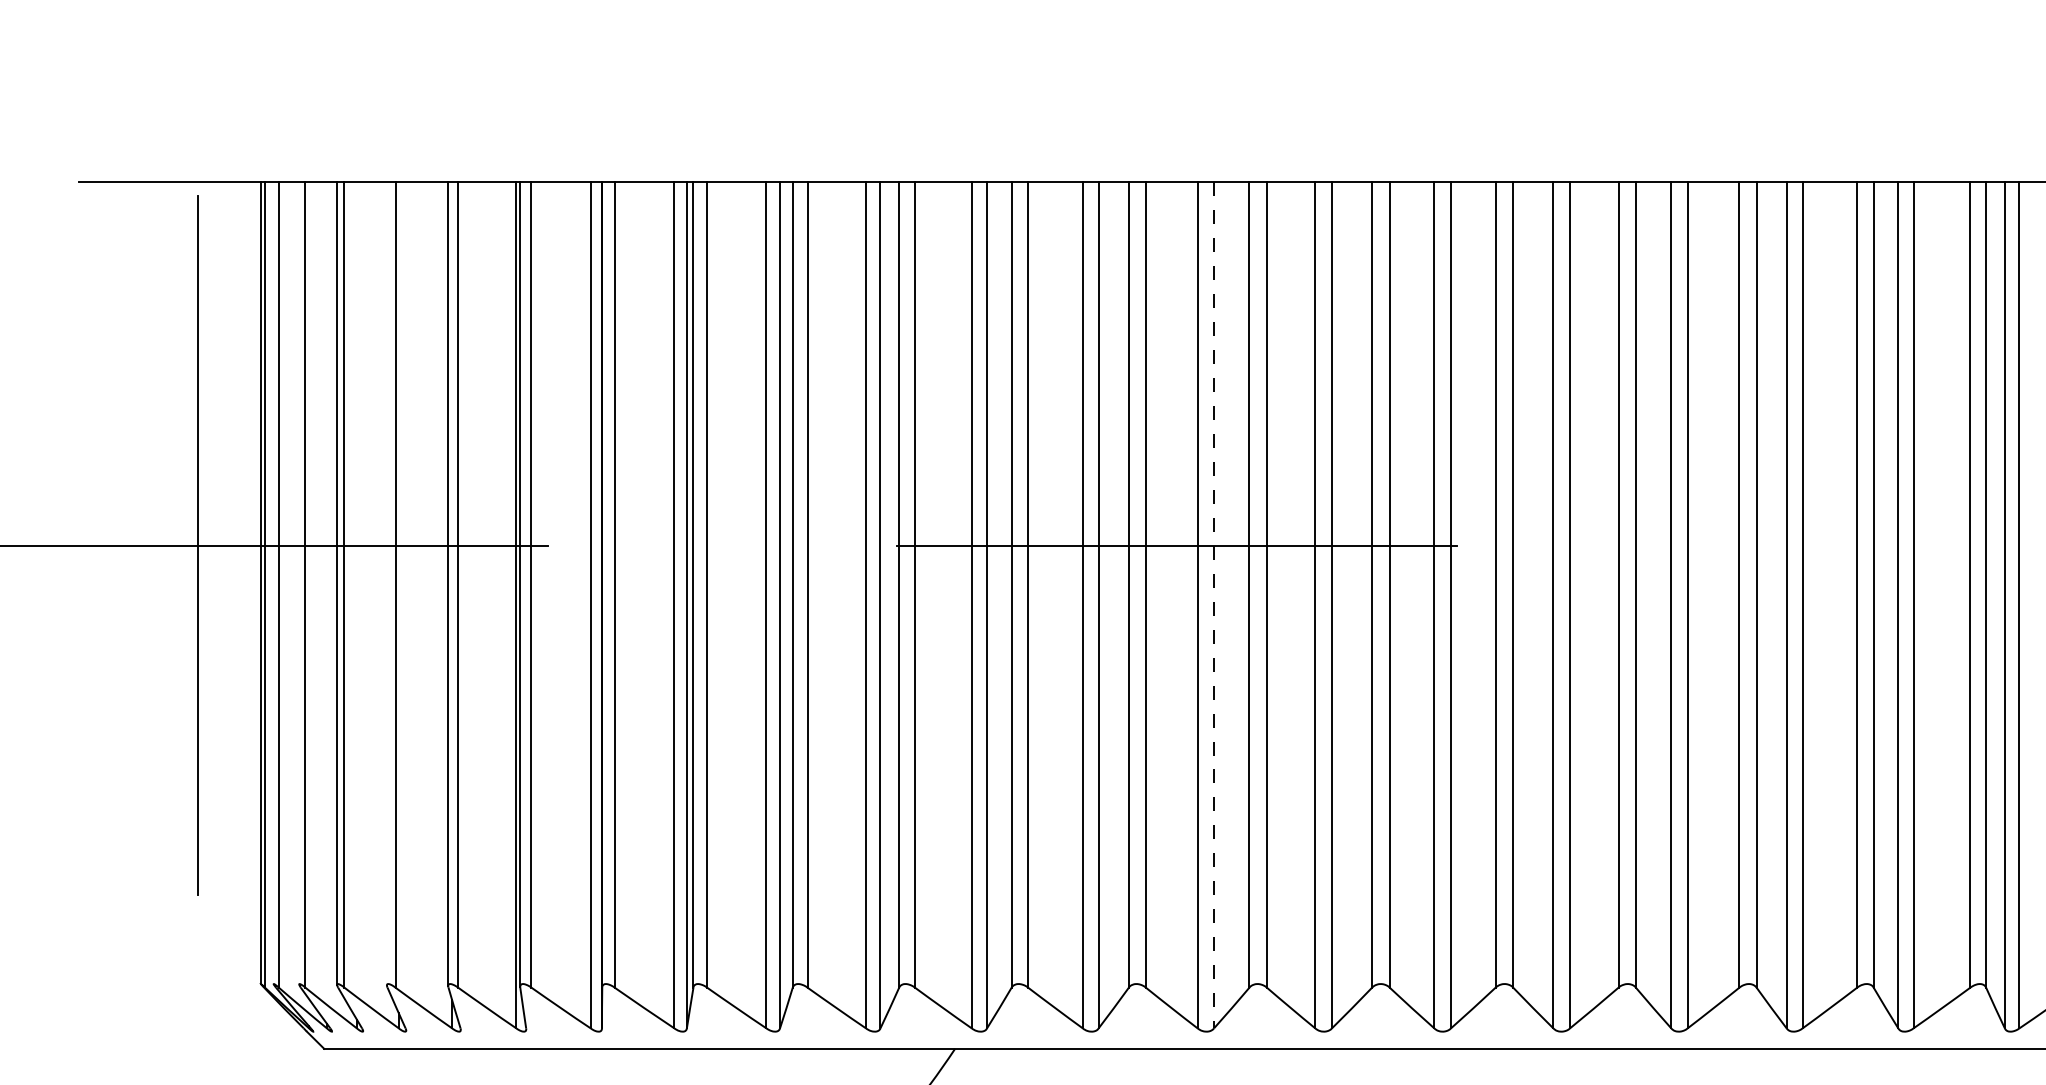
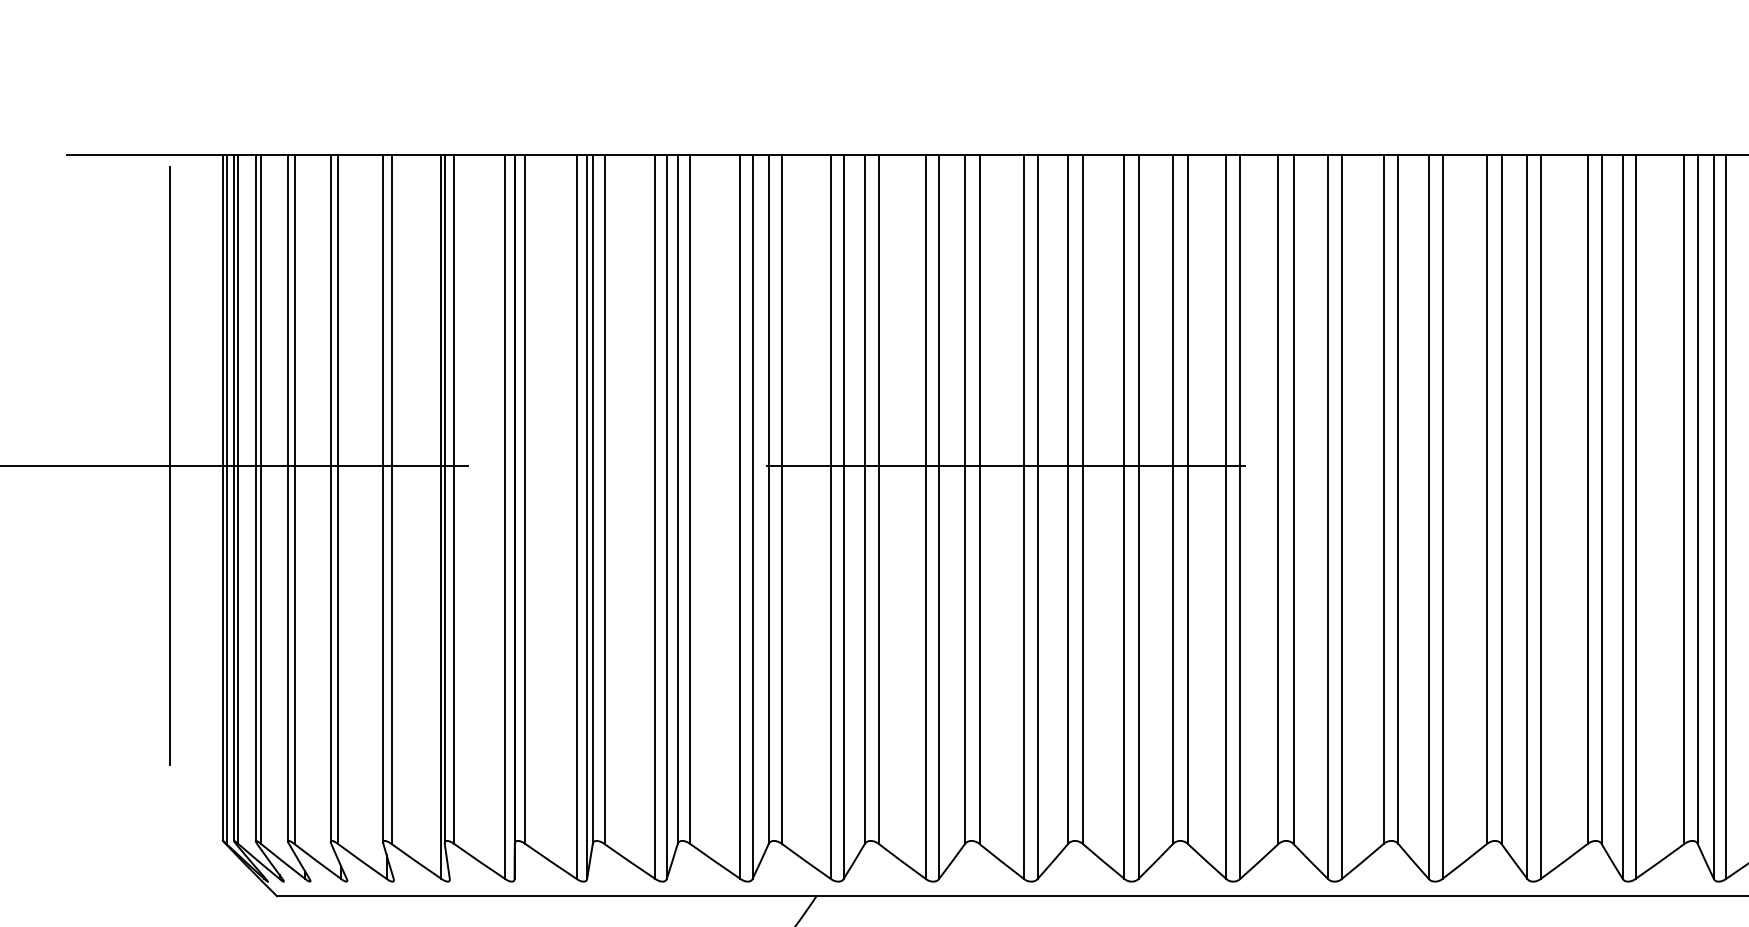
line: (273, 583) -> (233, 498), added
line: (299, 583) -> (256, 498), added
line: (387, 583) -> (331, 498), added
line: (1214, 605) -> (1038, 517), dashed -> solid

